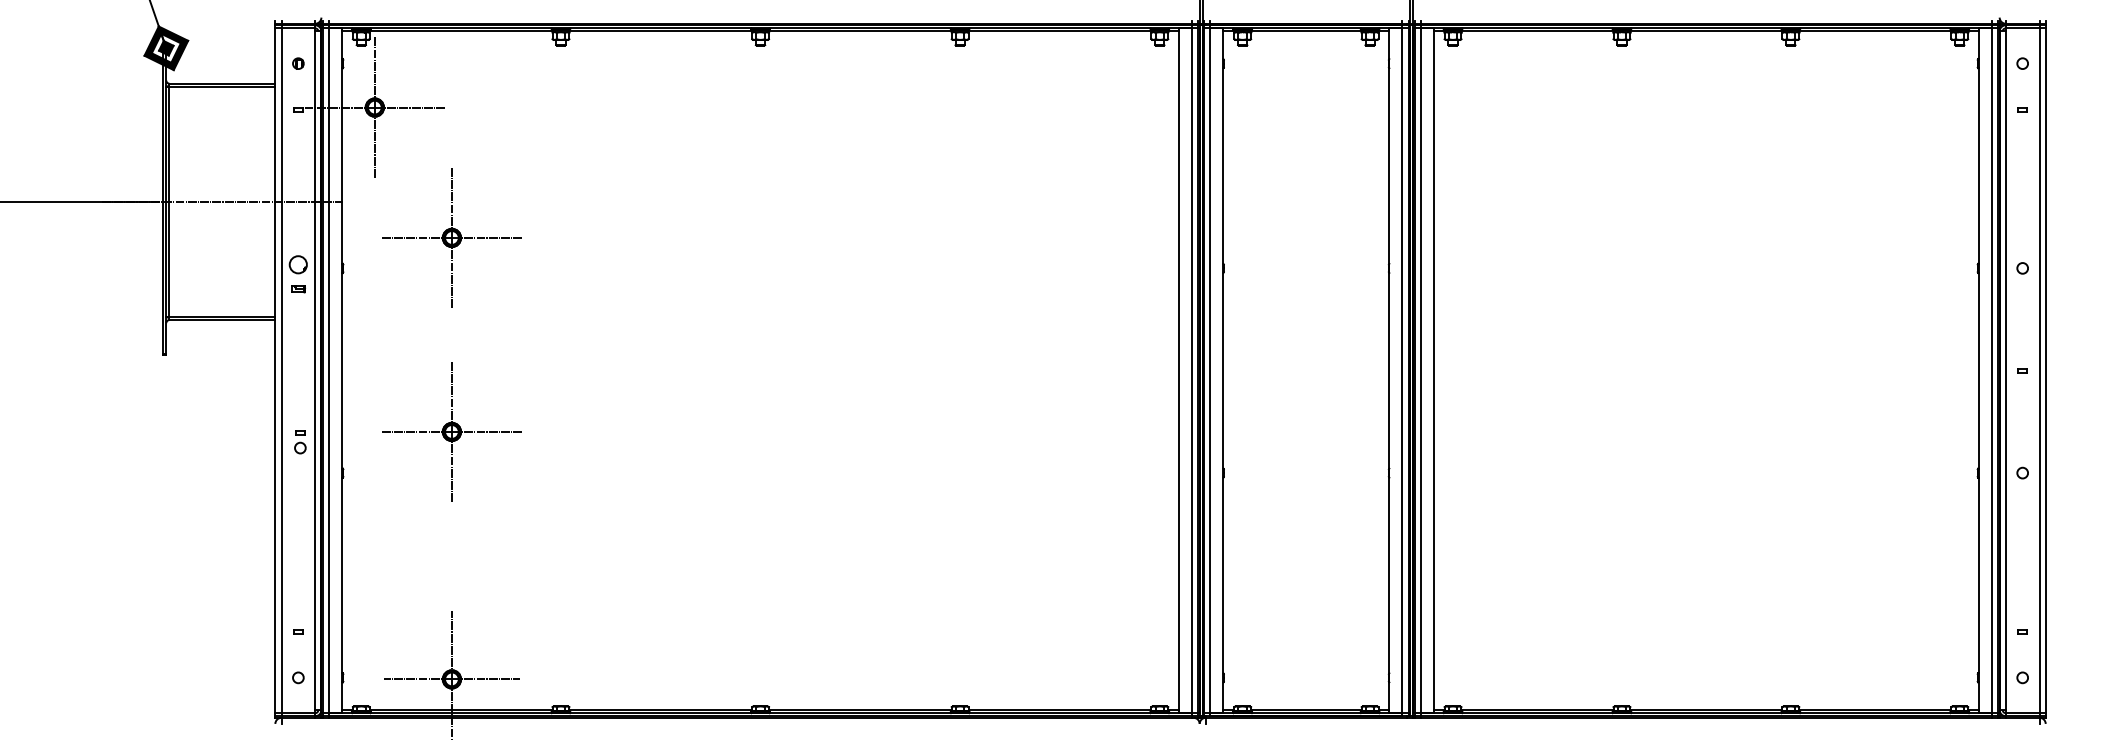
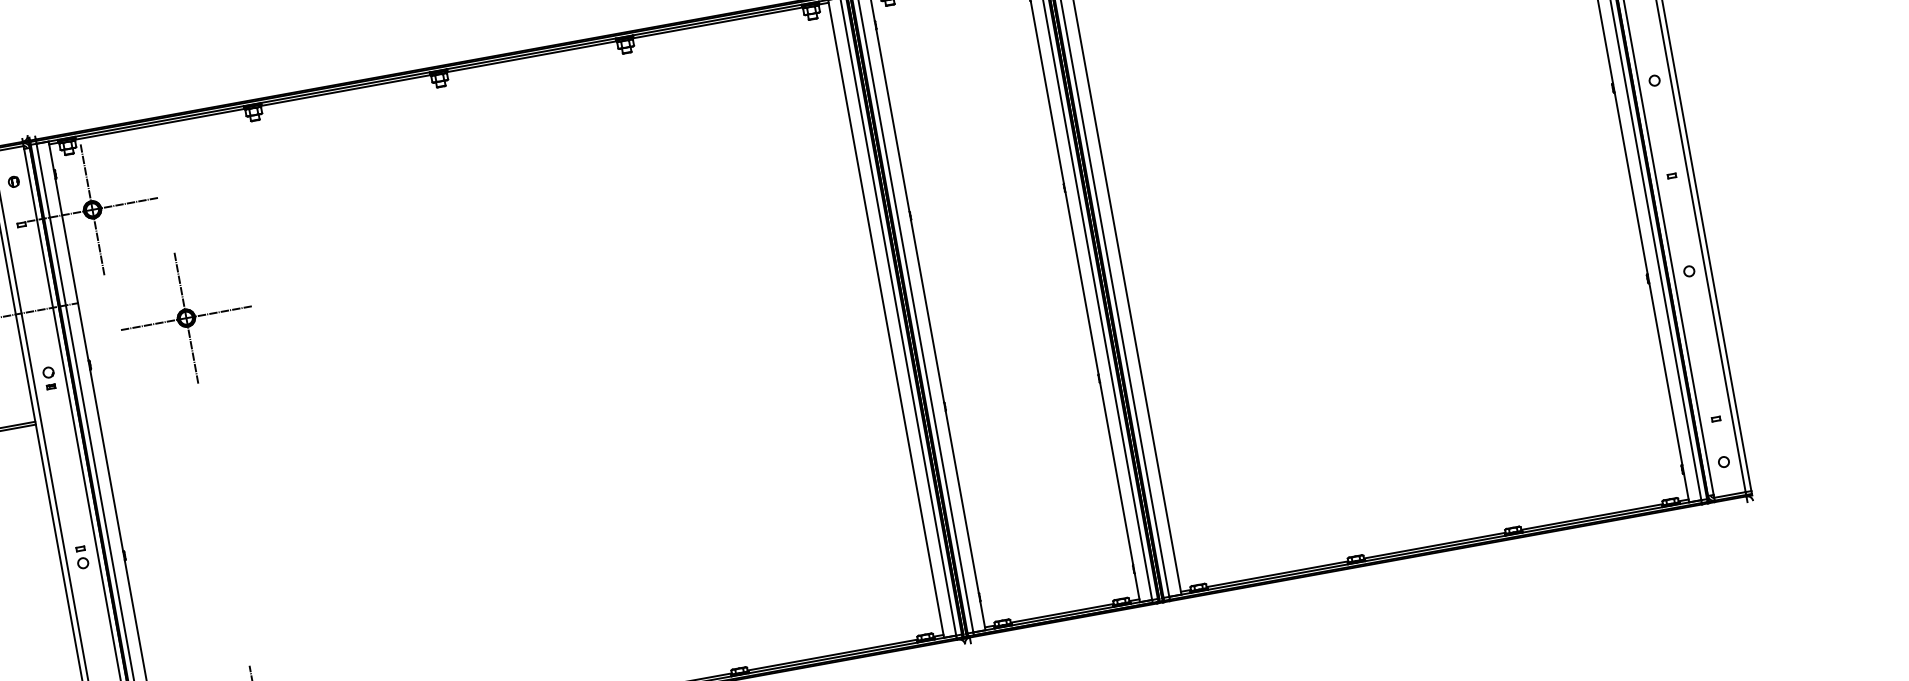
part: (298, 274) -> (49, 378), size x0.62
part: (451, 431) -> (218, 498), removed
part: (300, 442) -> (82, 557), moved

